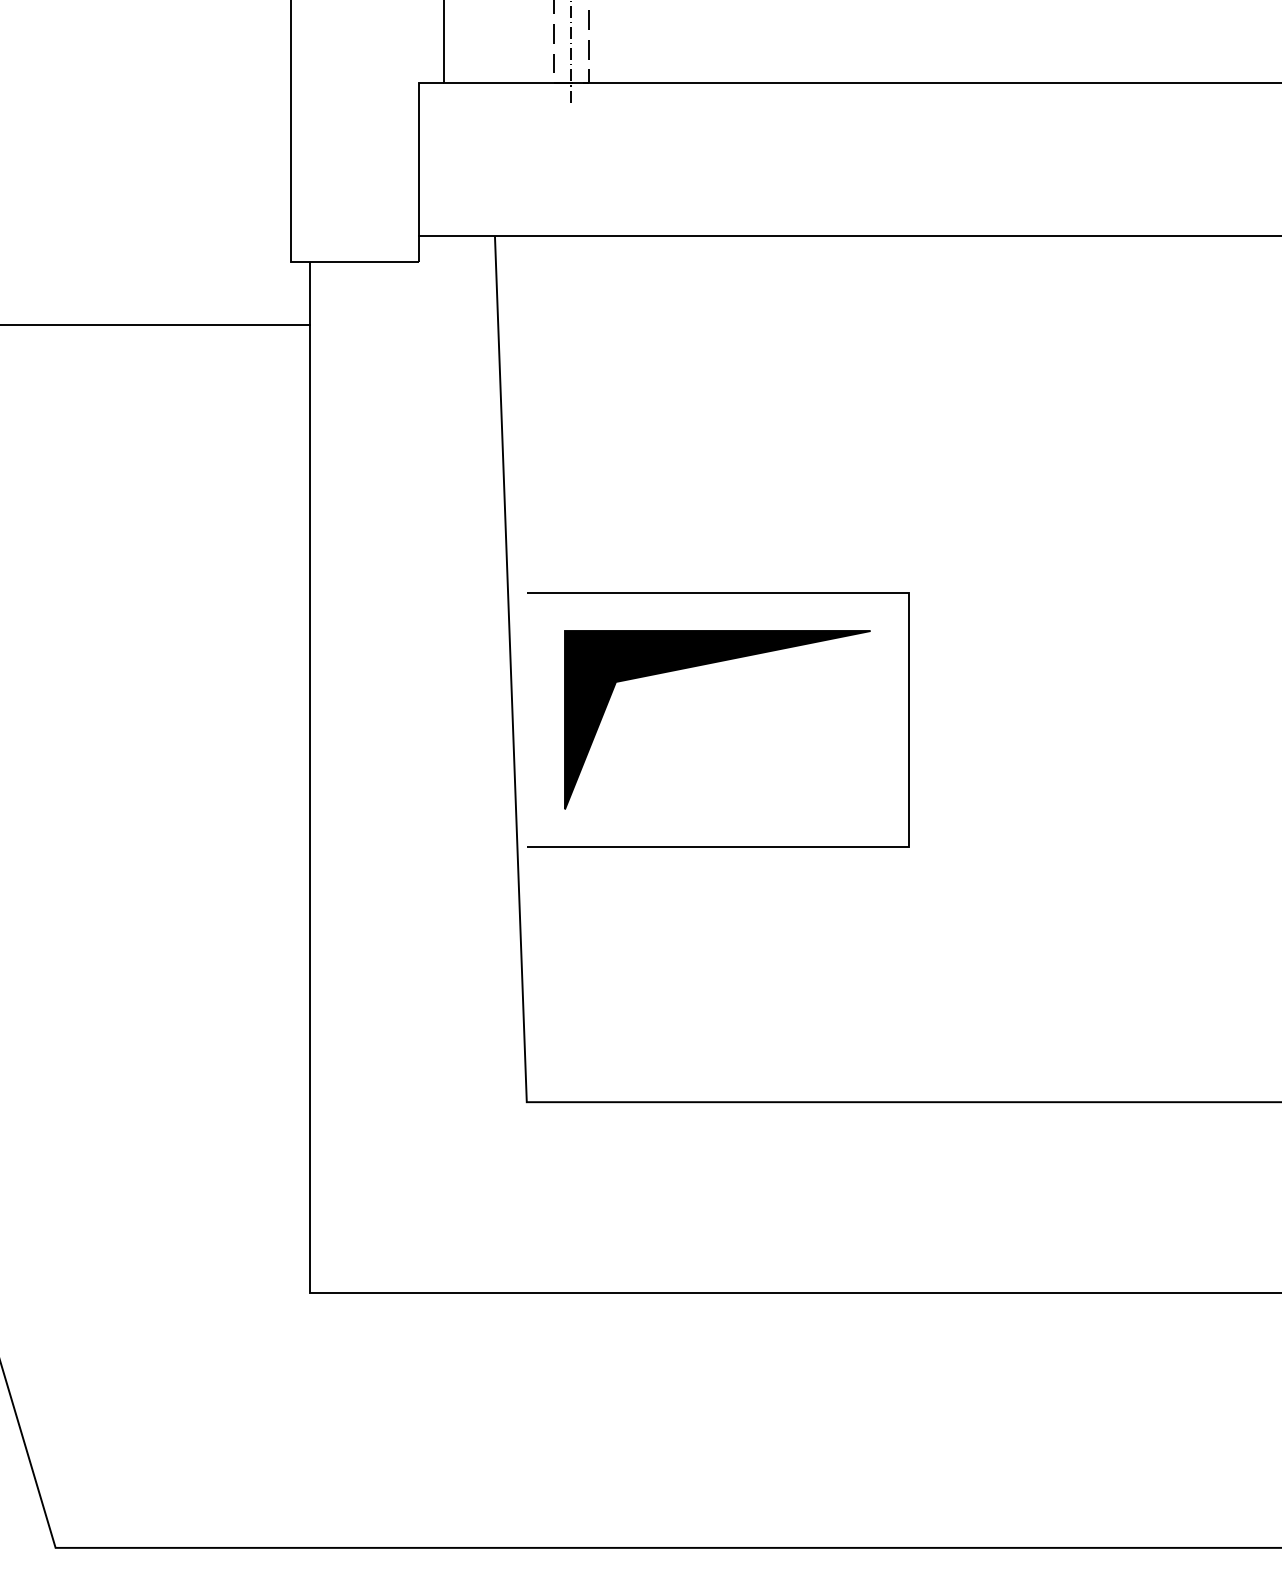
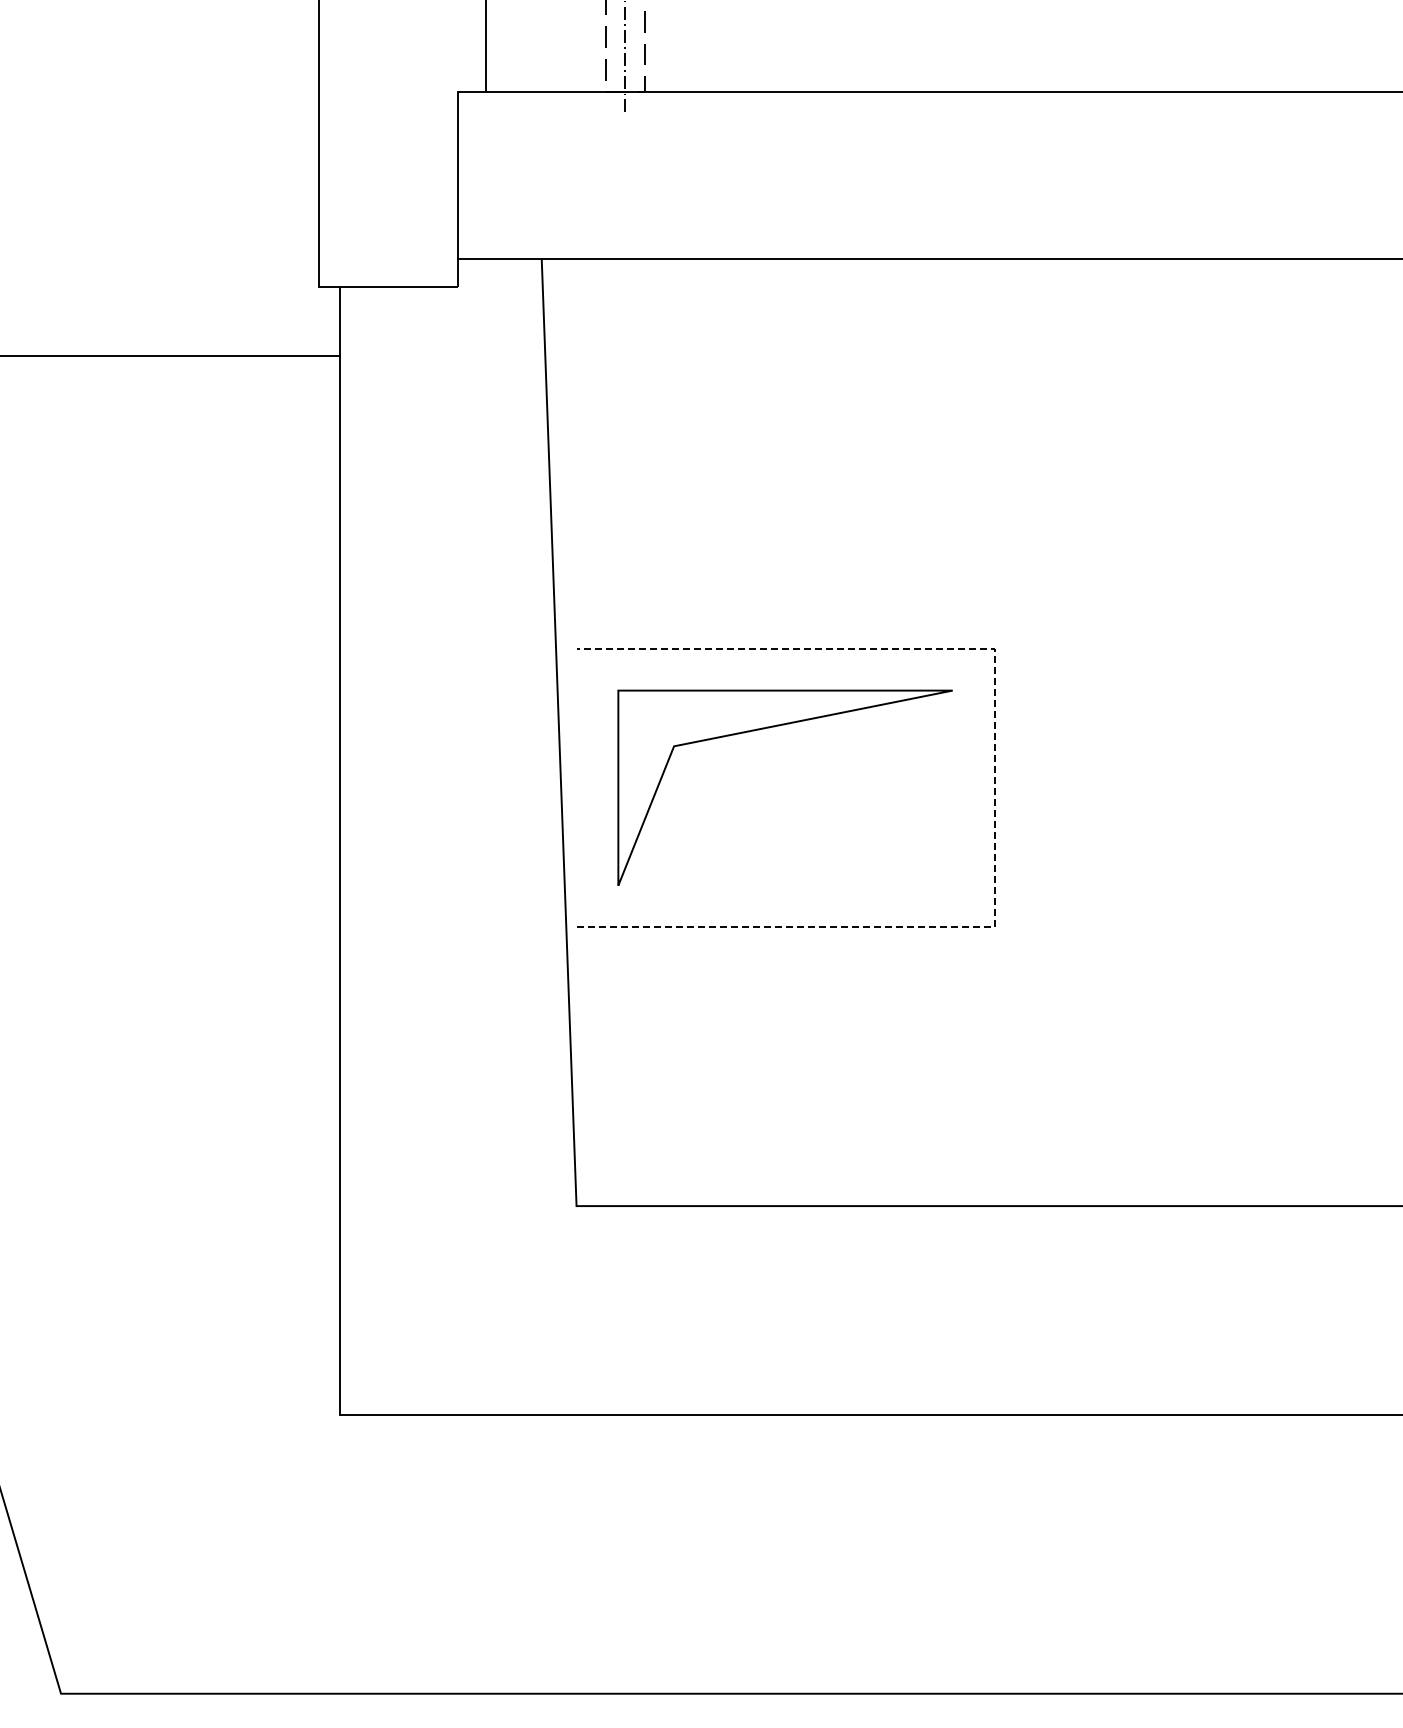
fill: (717, 719) -> (785, 787), removed
line: (908, 719) -> (994, 787), solid -> dashed

